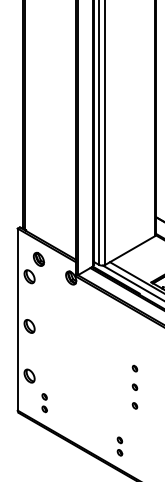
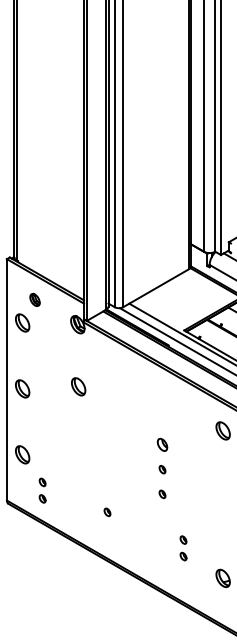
part: (38, 259) -> (34, 299), size x0.7
part: (71, 324) -> (78, 386), added
part: (134, 368) -> (162, 444), size x1.6
part: (93, 419) -> (107, 512), added
part: (119, 446) -> (183, 548), moved

